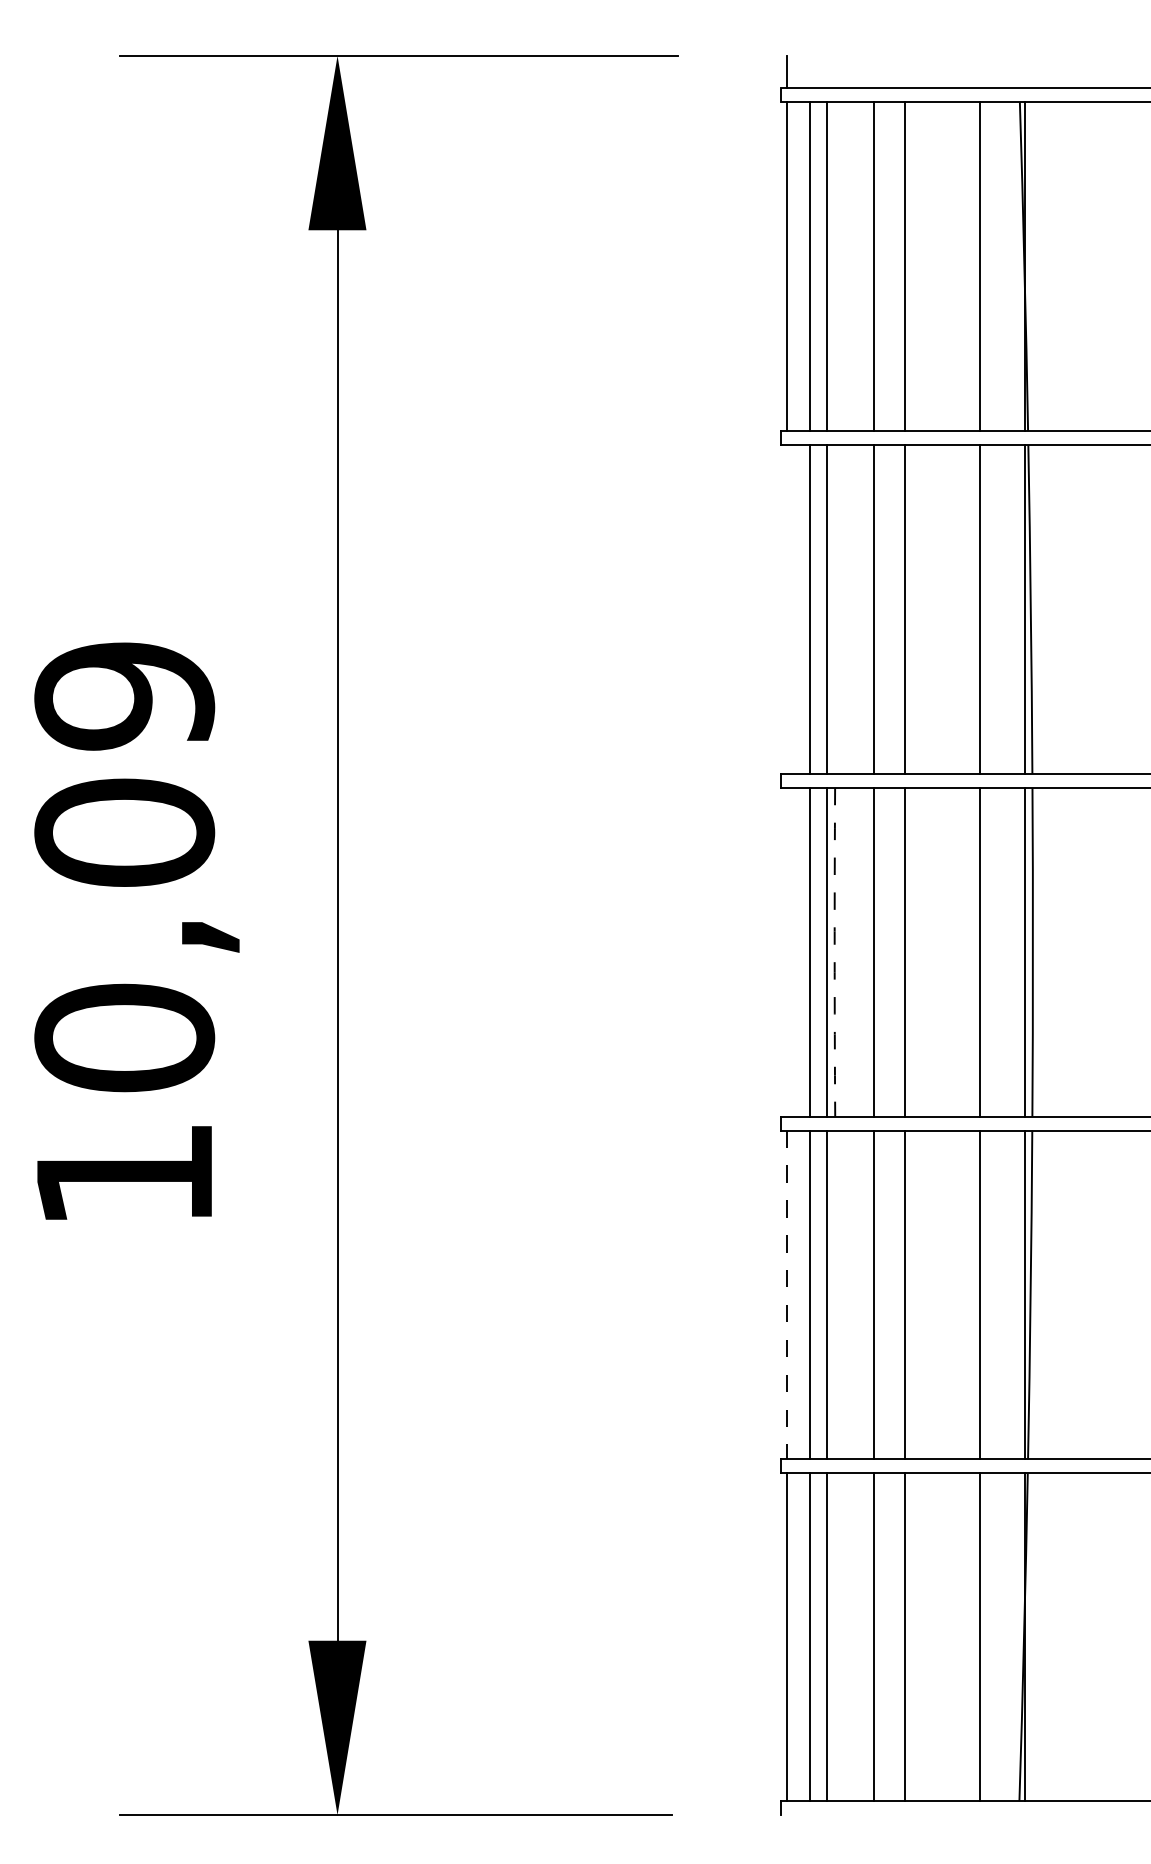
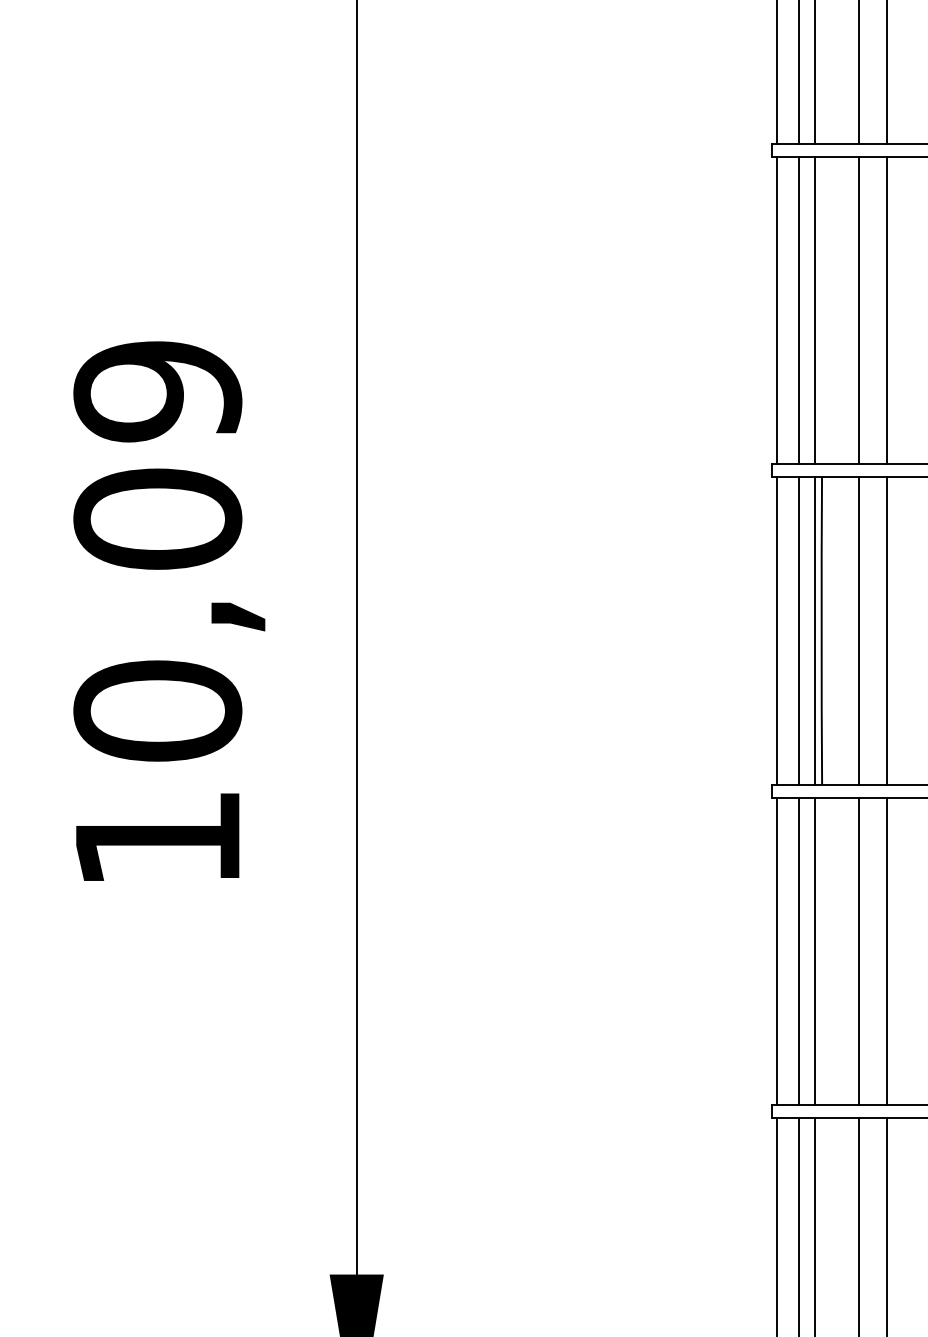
line: (786, 608) -> (776, 309), added
line: (786, 951) -> (776, 630), added
arc: (834, 952) -> (821, 631), dashed -> solid
line: (786, 1295) -> (776, 951), dashed -> solid

